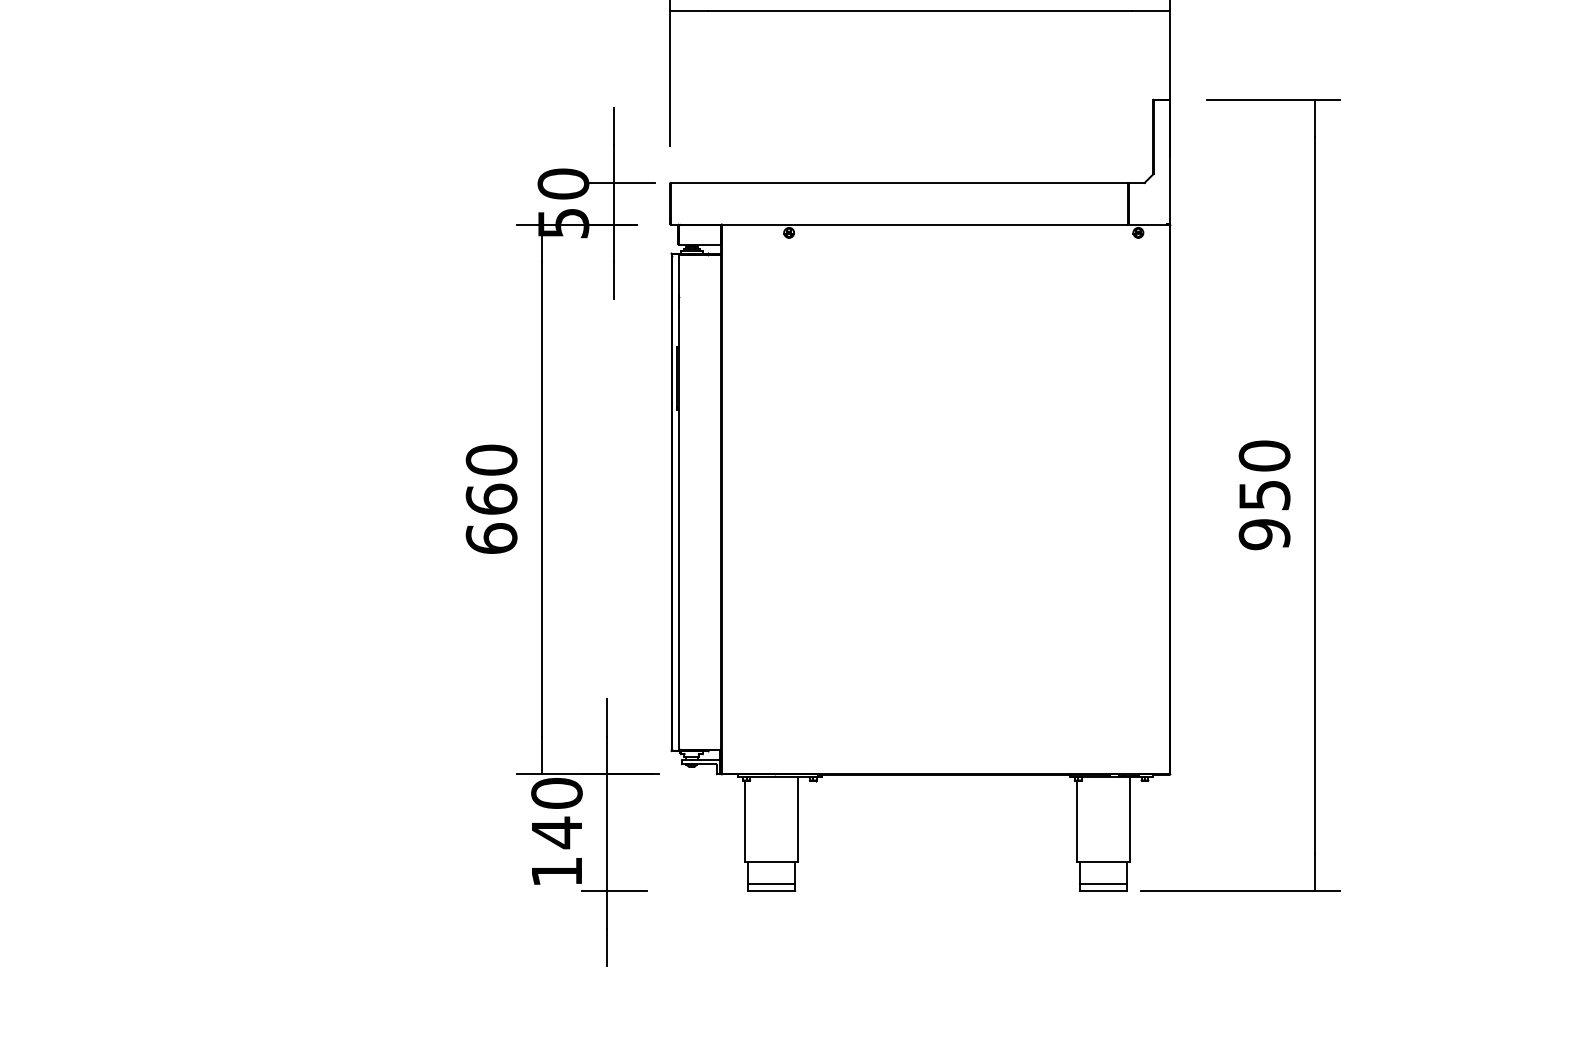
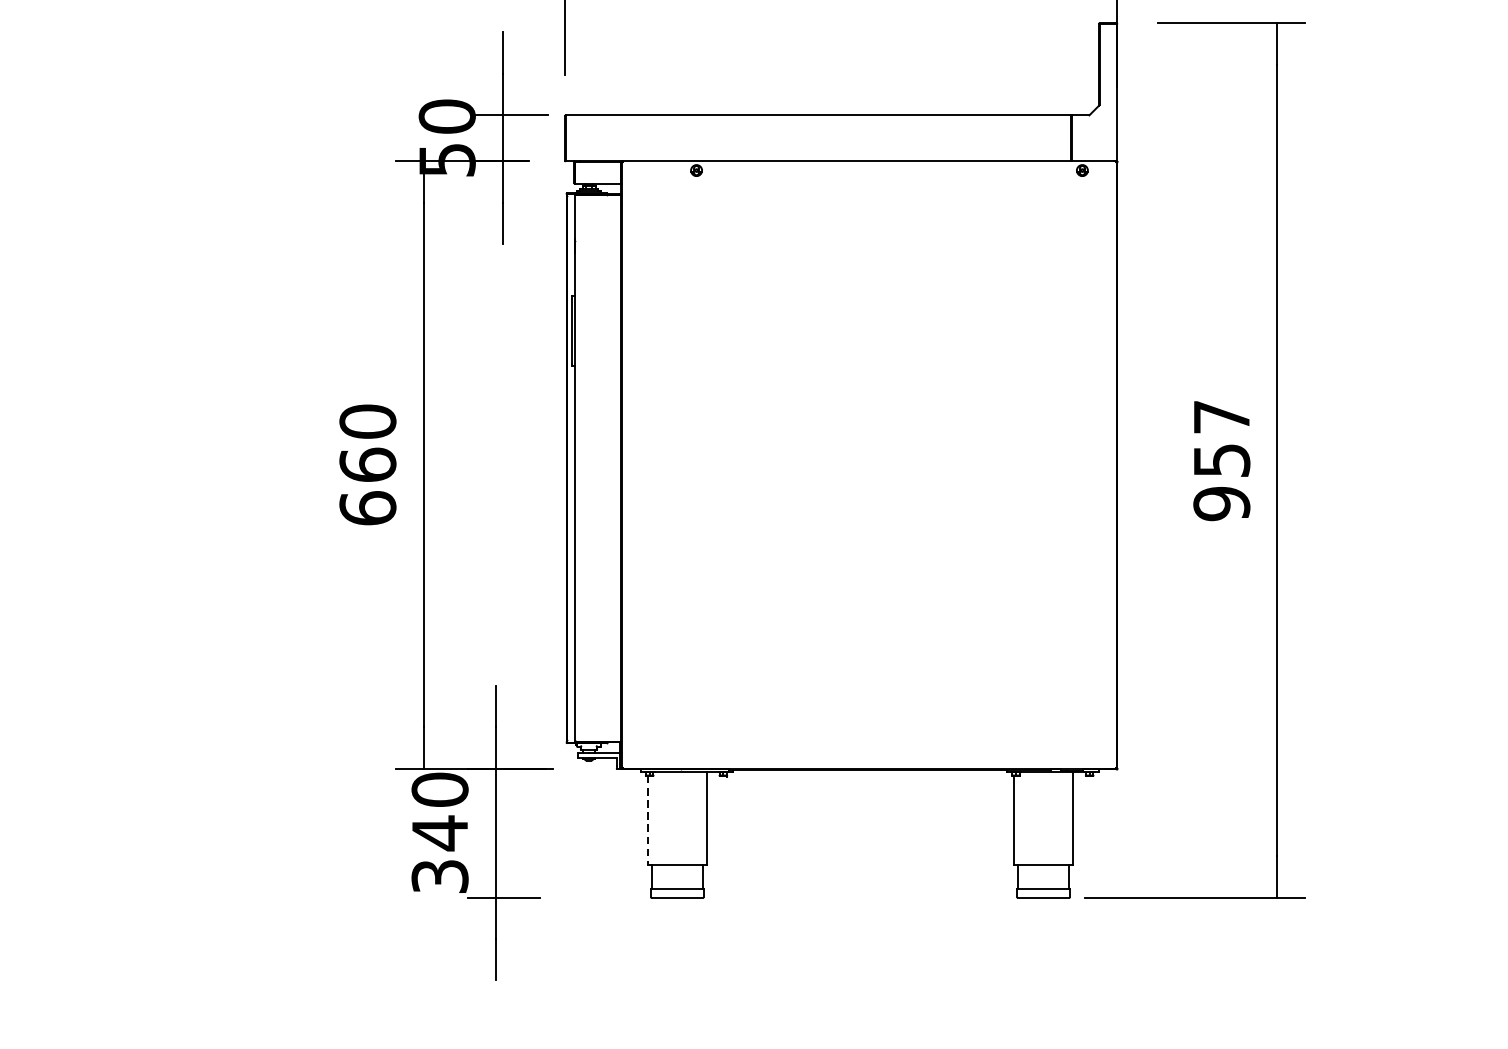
text: (1264, 455) -> (1221, 416), 950 -> 957
line: (745, 821) -> (648, 820), solid -> dashed
text: (556, 871) -> (439, 876), 140 -> 340

